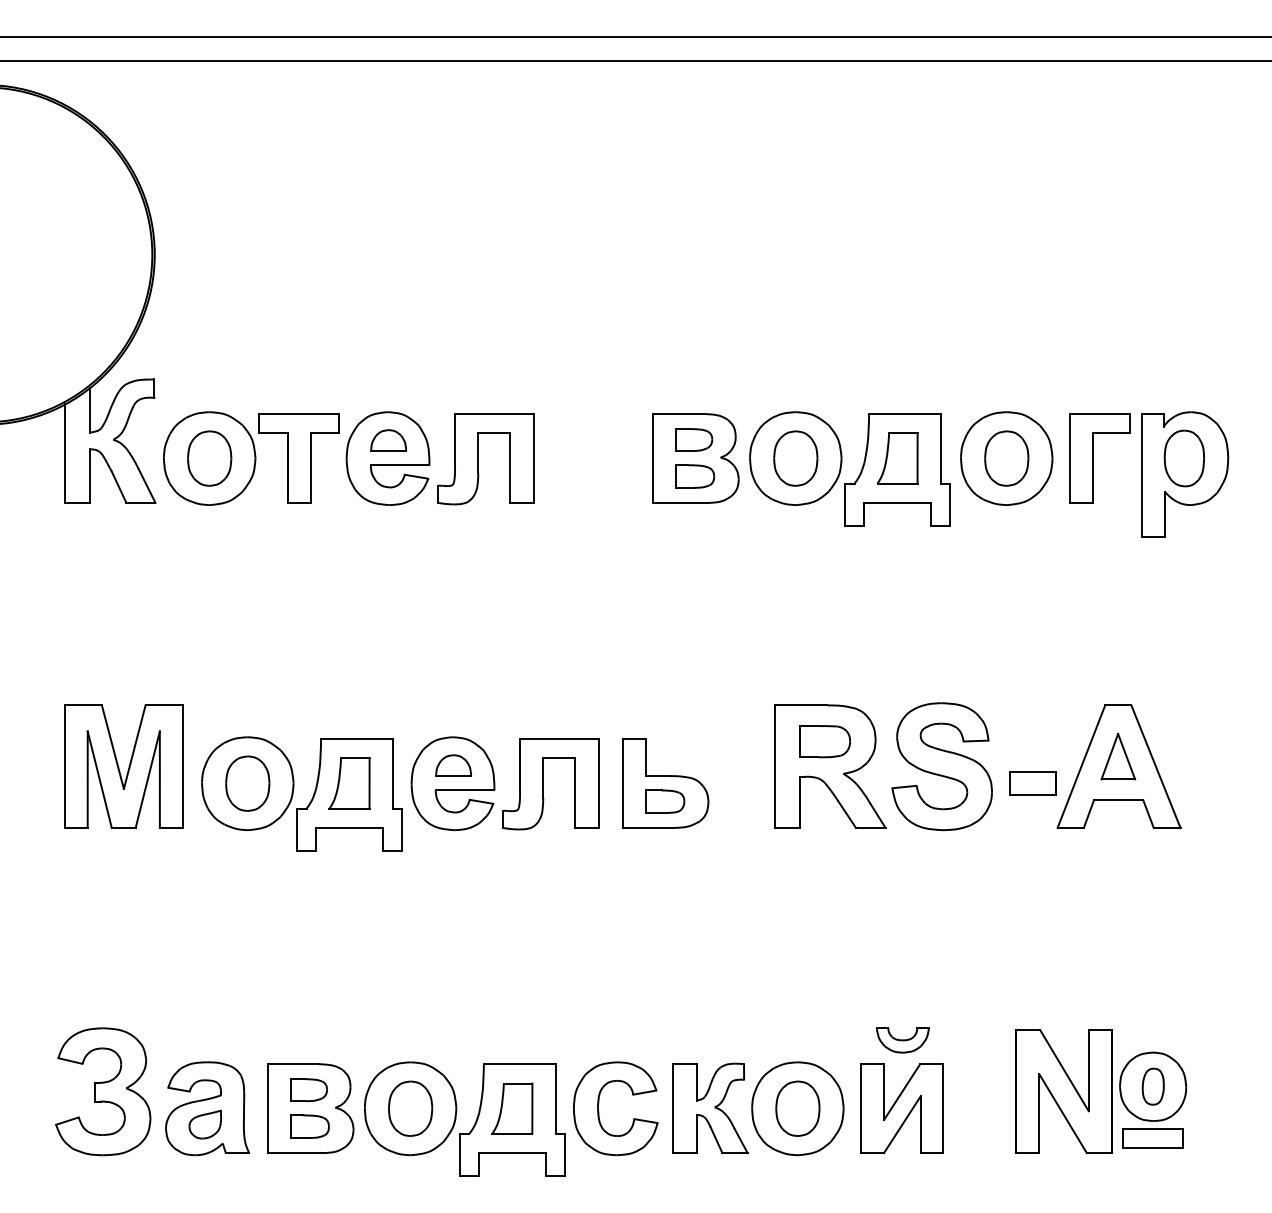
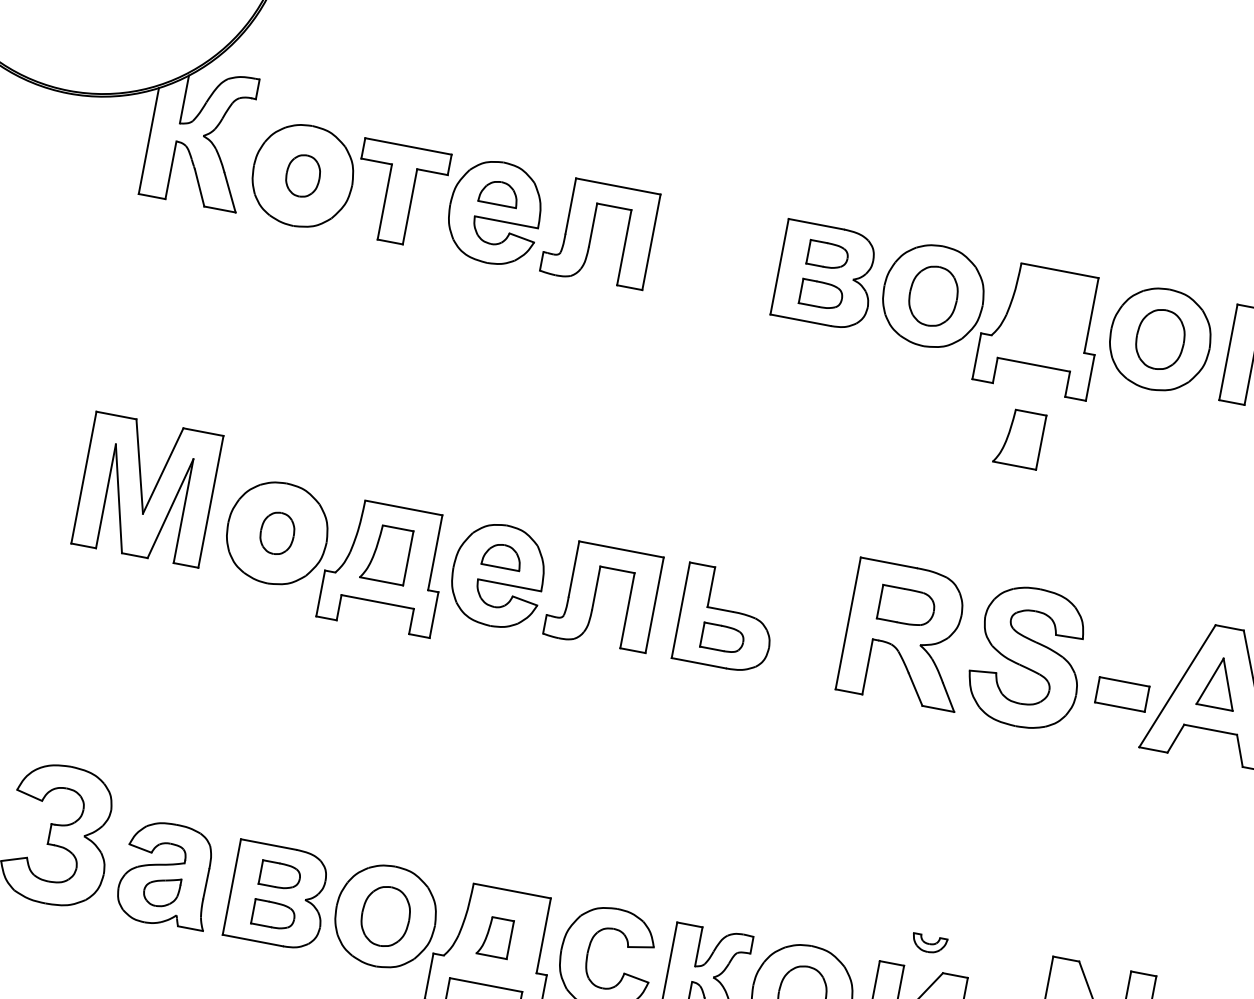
part: (209, 458) -> (302, 175), size x0.7
part: (897, 458) -> (1019, 438), moved
part: (247, 783) -> (277, 533), size x0.7
part: (902, 1040) -> (928, 944), size x0.6
part: (512, 1108) -> (495, 937), size x0.7

